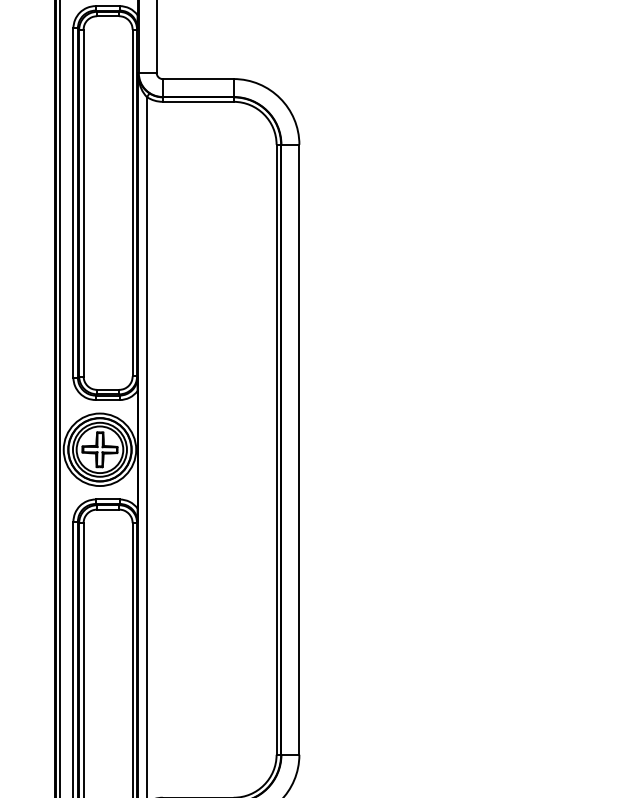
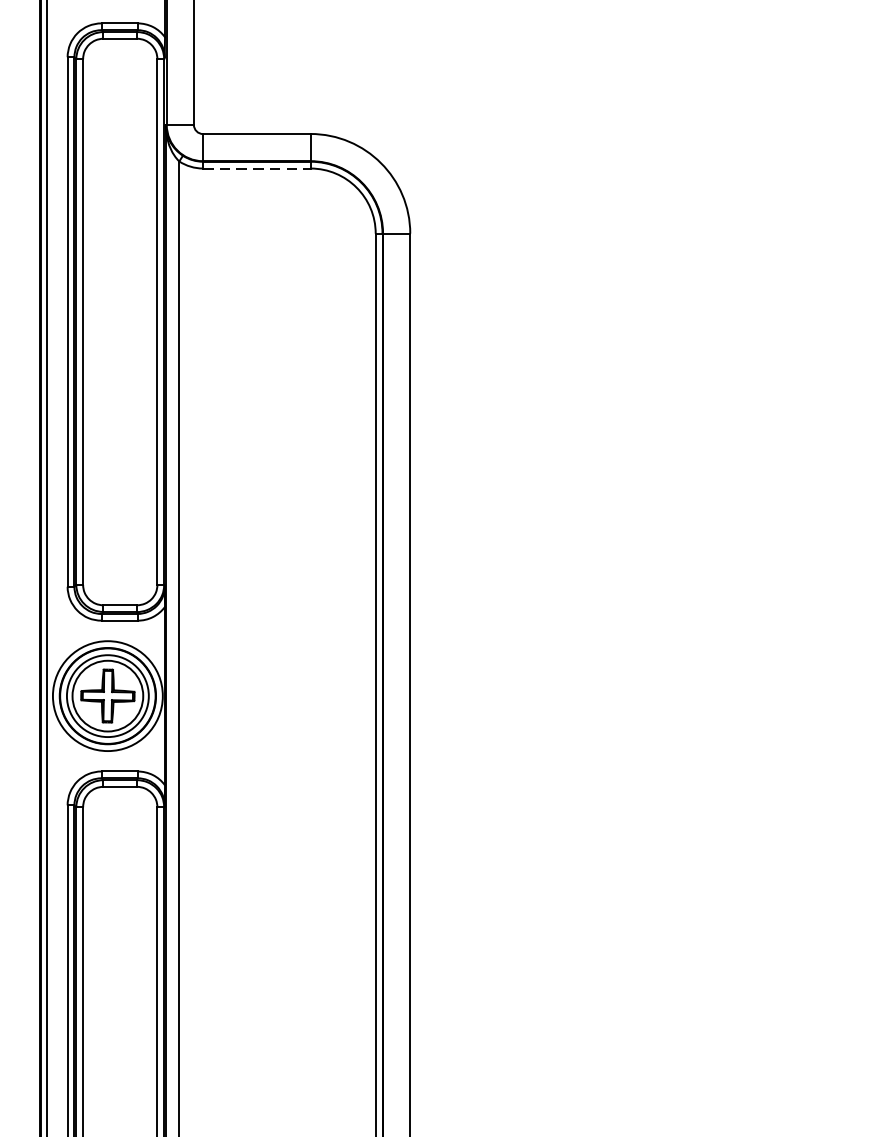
line: (198, 101) -> (257, 168), solid -> dashed

